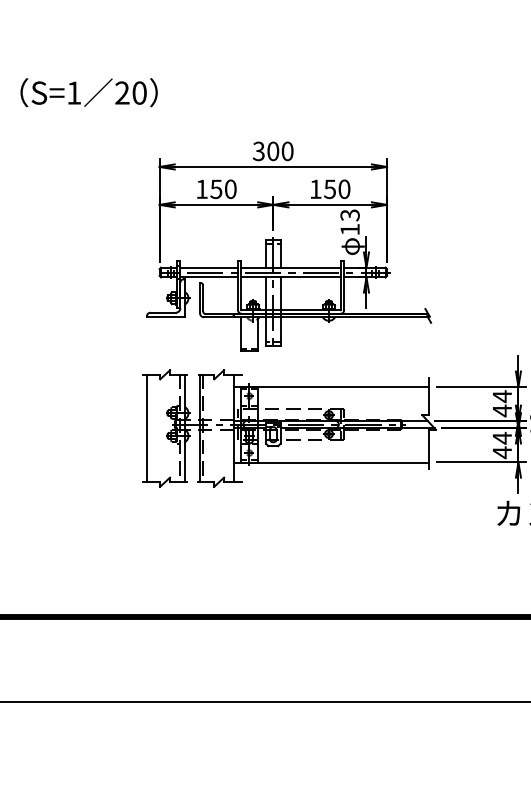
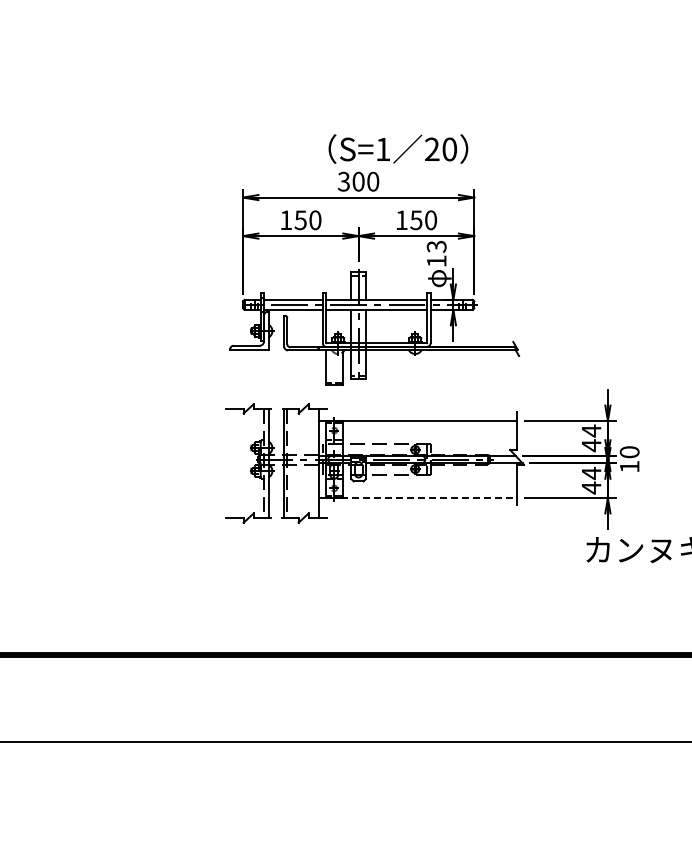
text: (89, 92) -> (398, 148), moved
line: (147, 428) -> (230, 463), removed
line: (332, 462) -> (418, 498), solid -> dashed

